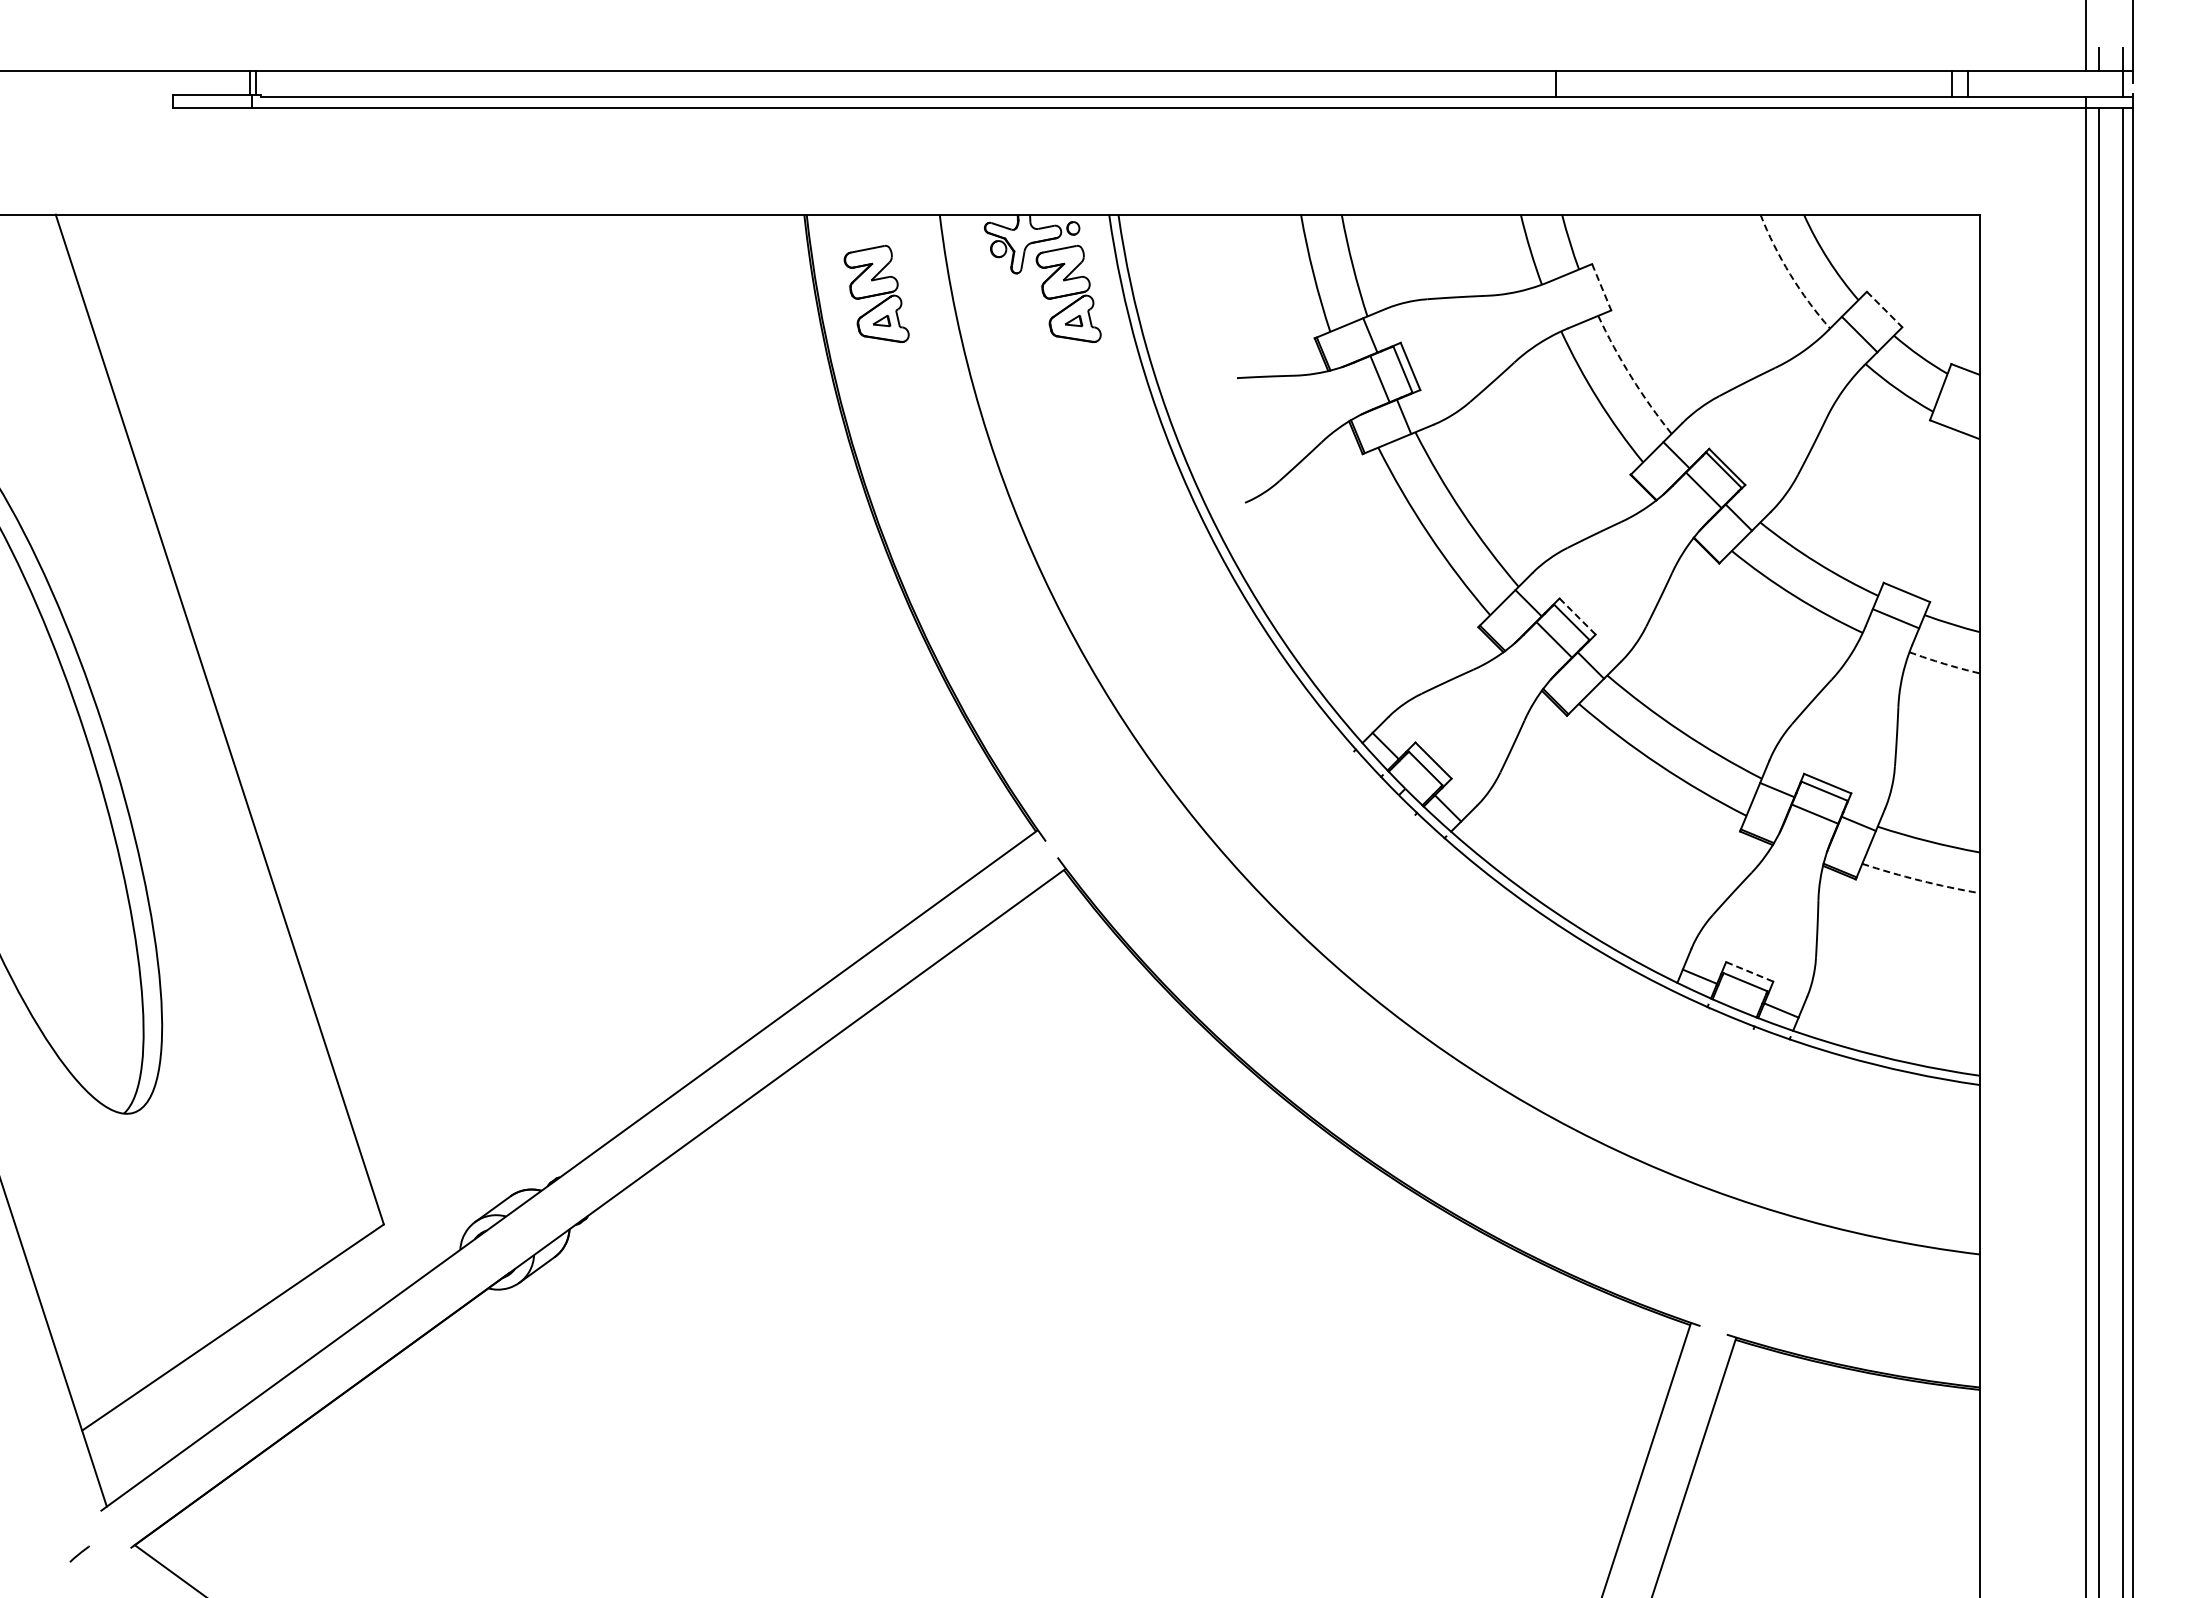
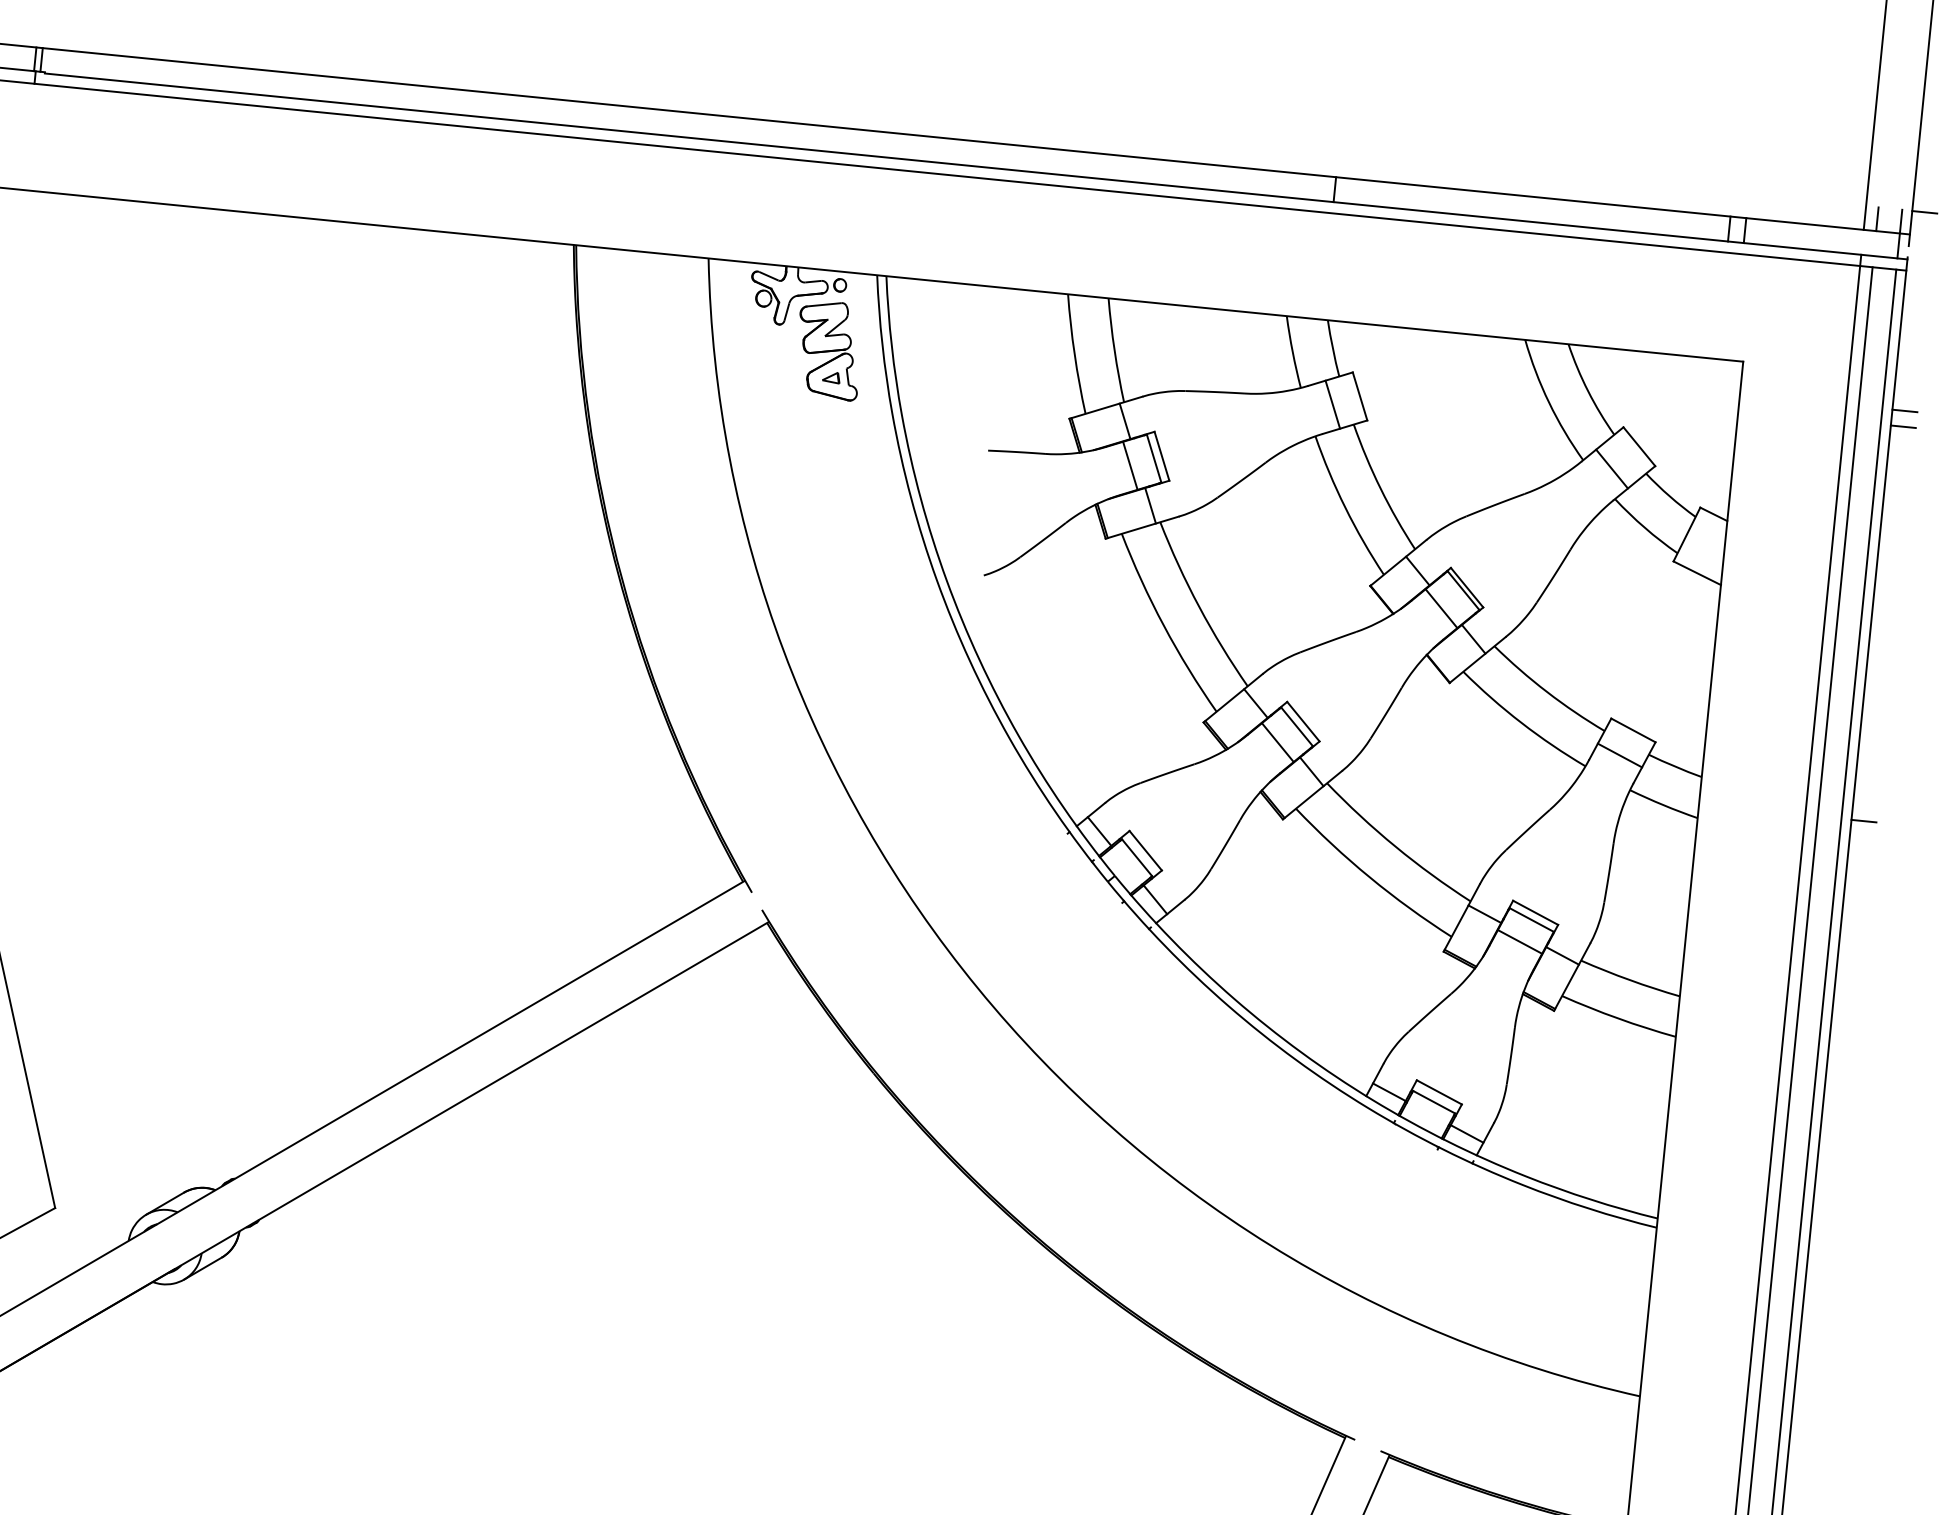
line: (2144, 47) -> (1923, 211), added
line: (2144, 247) -> (1904, 410), added
line: (2144, 263) -> (1902, 426), added
arc: (1790, 274) -> (1549, 402), dashed -> solid
line: (1601, 287) -> (1359, 396), dashed -> solid
part: (876, 293) -> (637, 330), removed
line: (1575, 298) -> (1332, 405), added
line: (1884, 309) -> (1639, 446), dashed -> solid
arc: (1631, 377) -> (1380, 489), dashed -> solid
line: (1577, 616) -> (1303, 721), dashed -> solid
line: (2144, 659) -> (1863, 820), added
arc: (1944, 663) -> (1663, 804), dashed -> solid
arc: (1920, 880) -> (1618, 1018), dashed -> solid
line: (1749, 971) -> (1439, 1091), dashed -> solid

